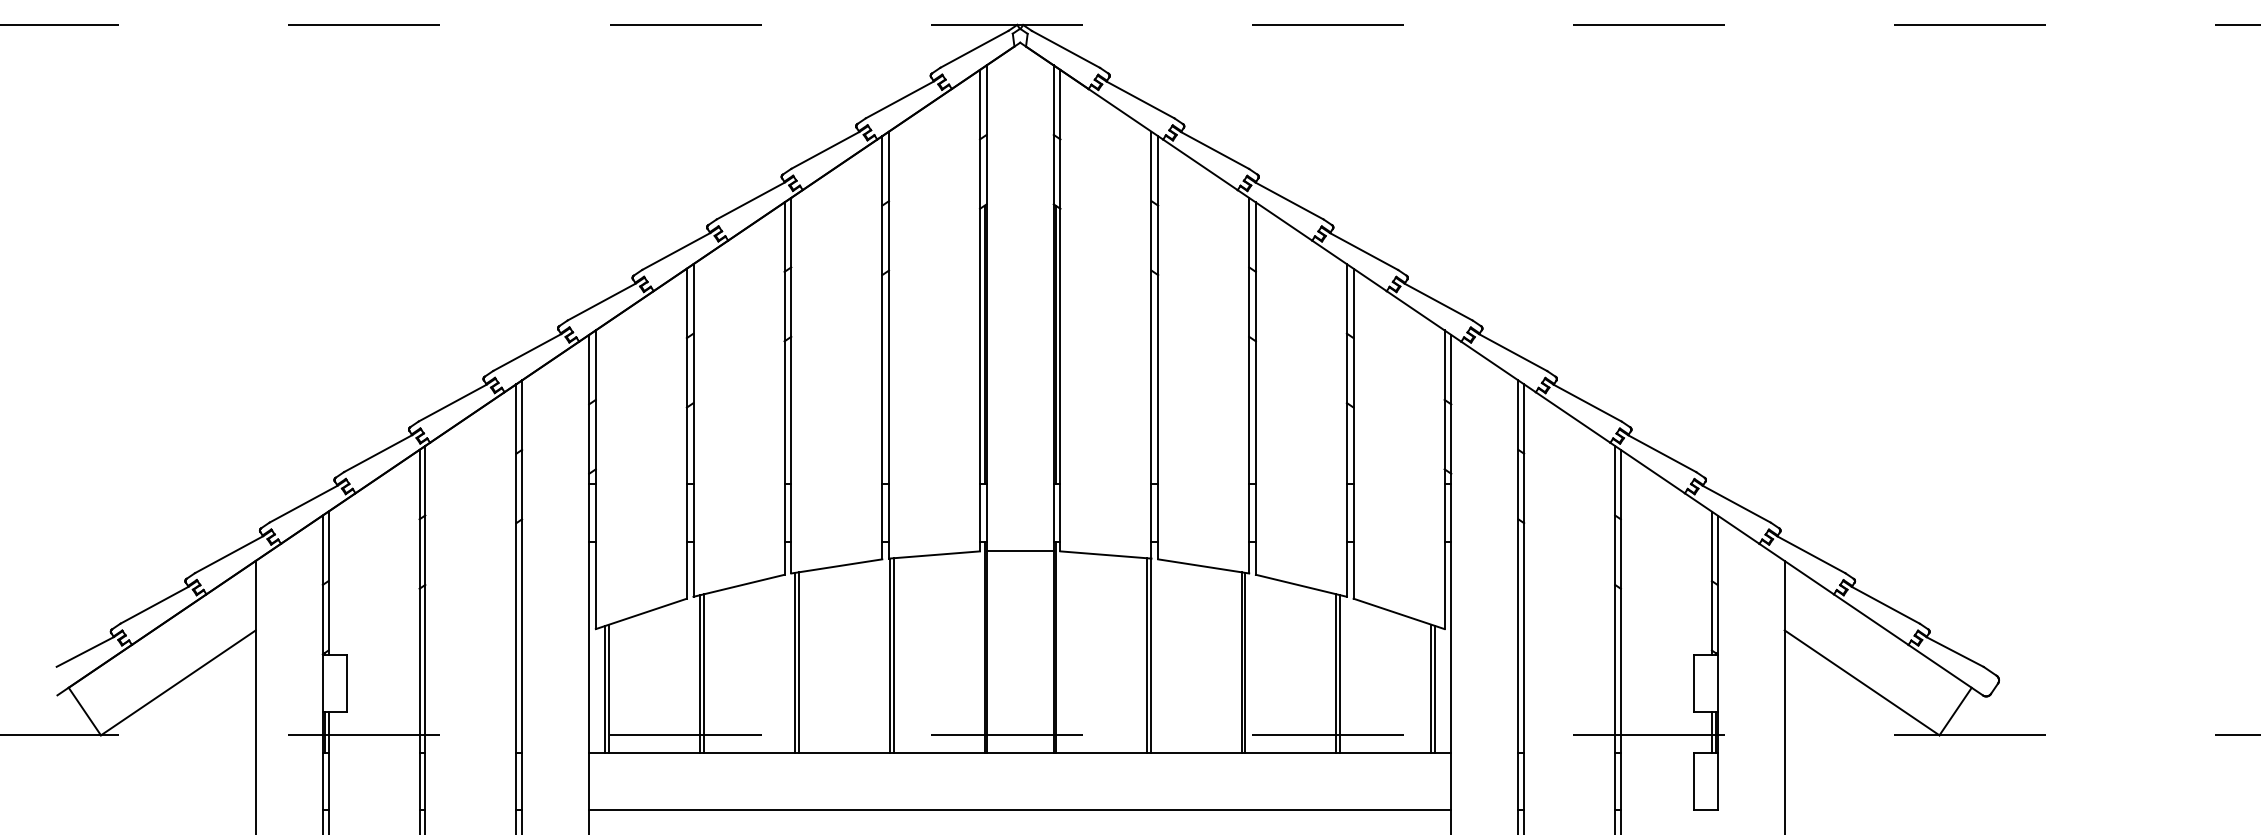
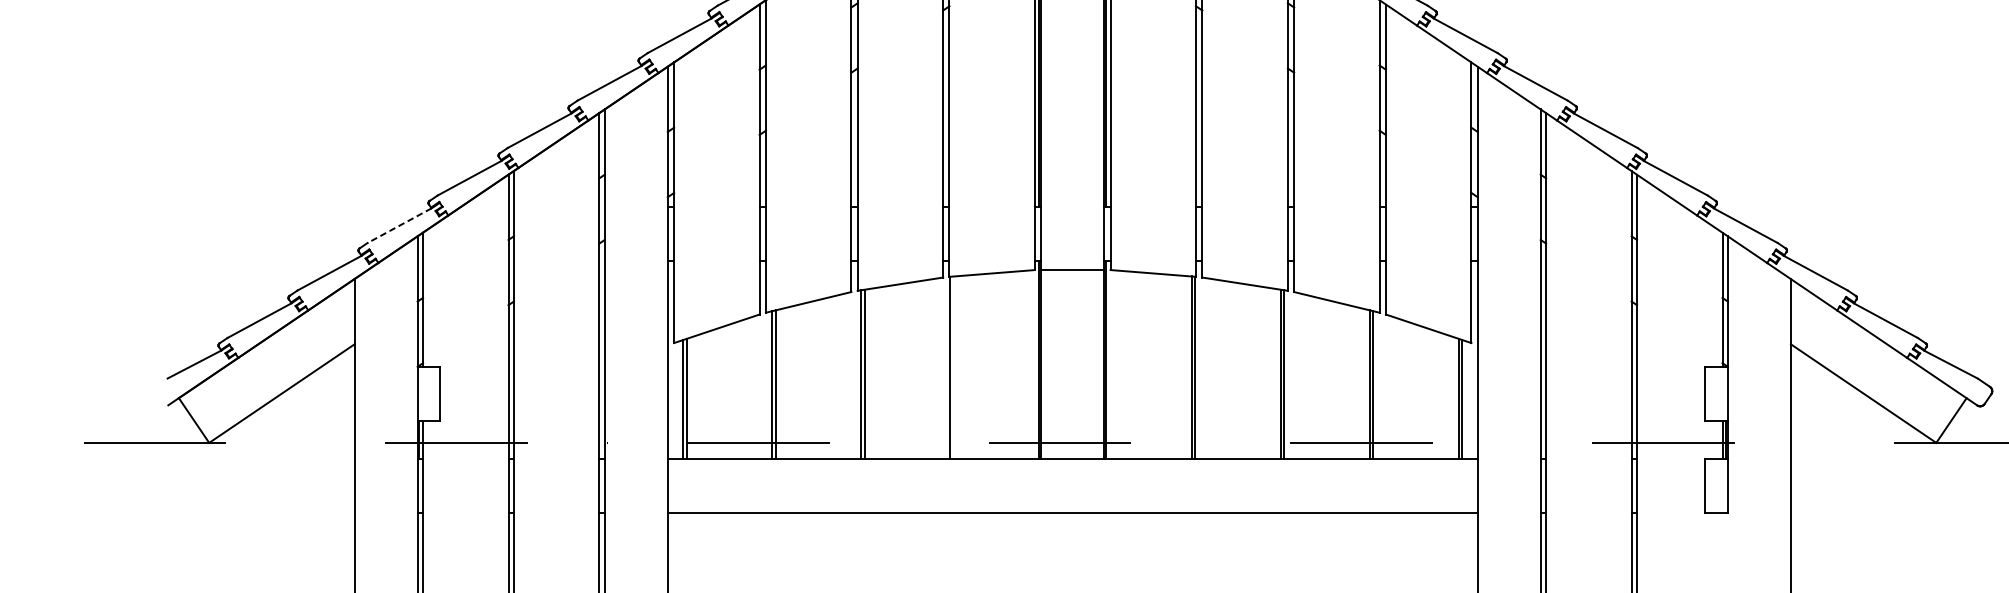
line: (303, 504) -> (399, 226), solid -> dashed
line: (893, 655) -> (953, 367), removed

